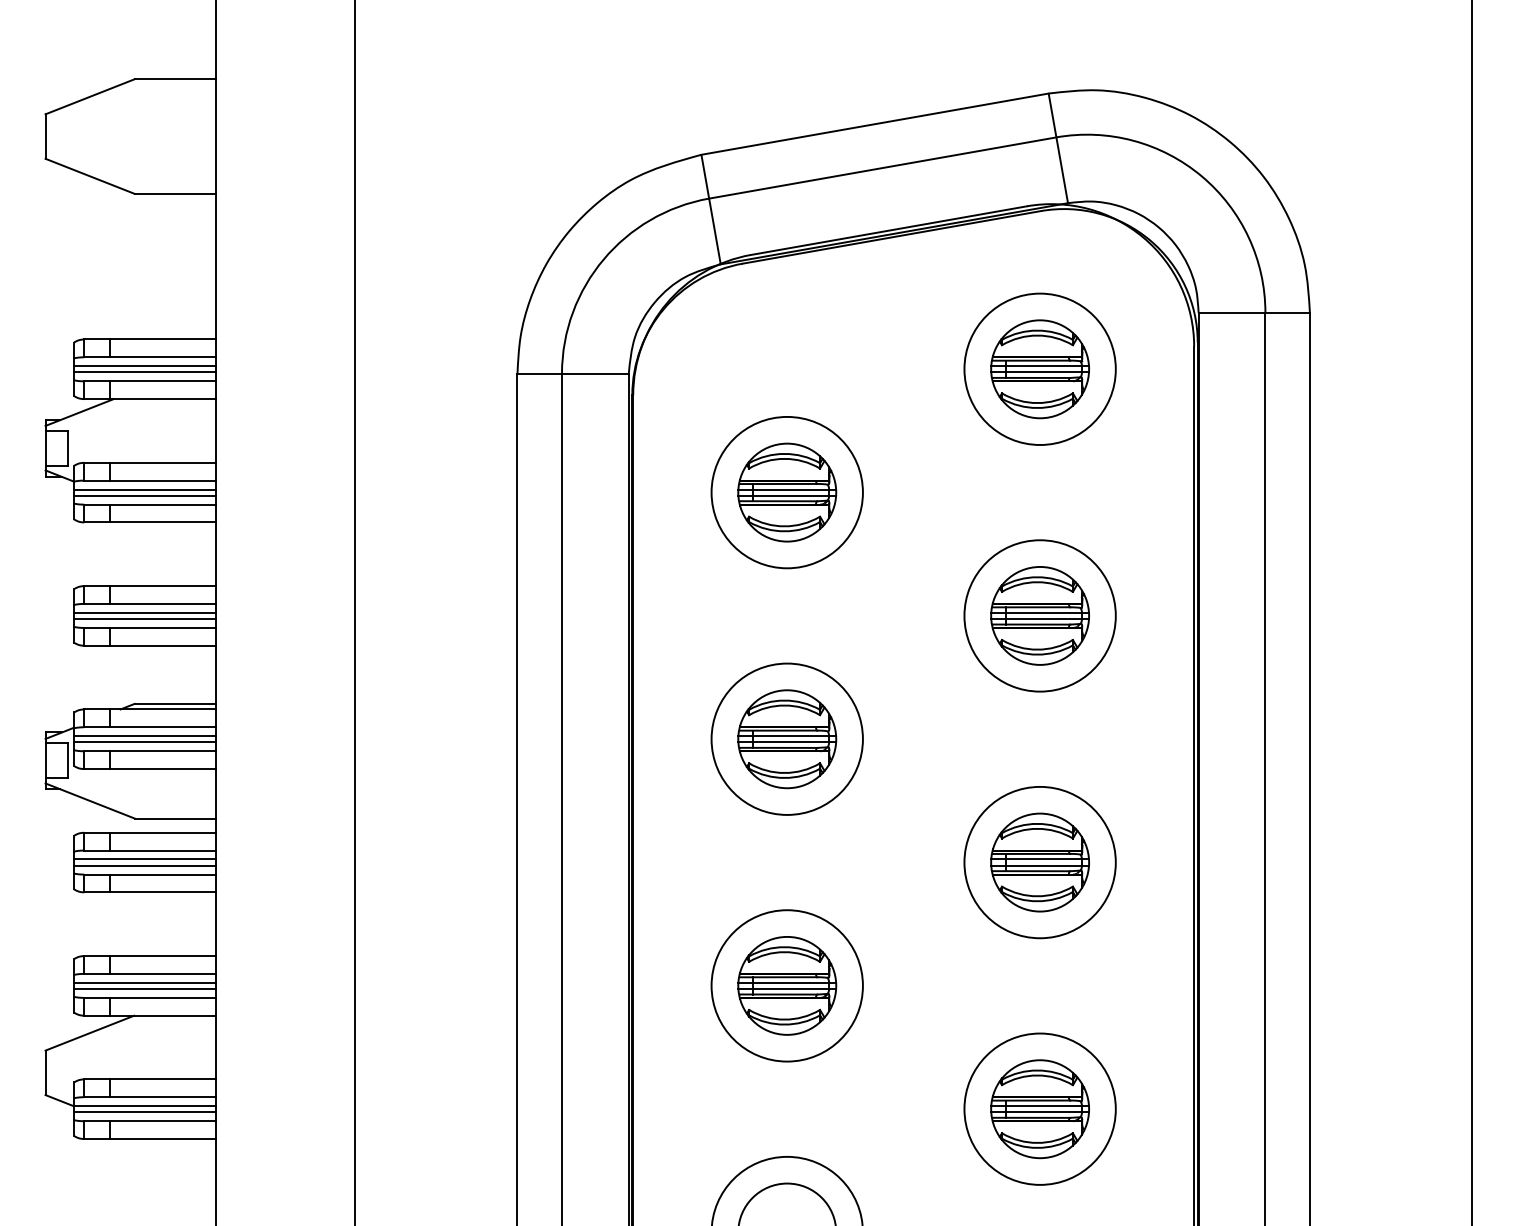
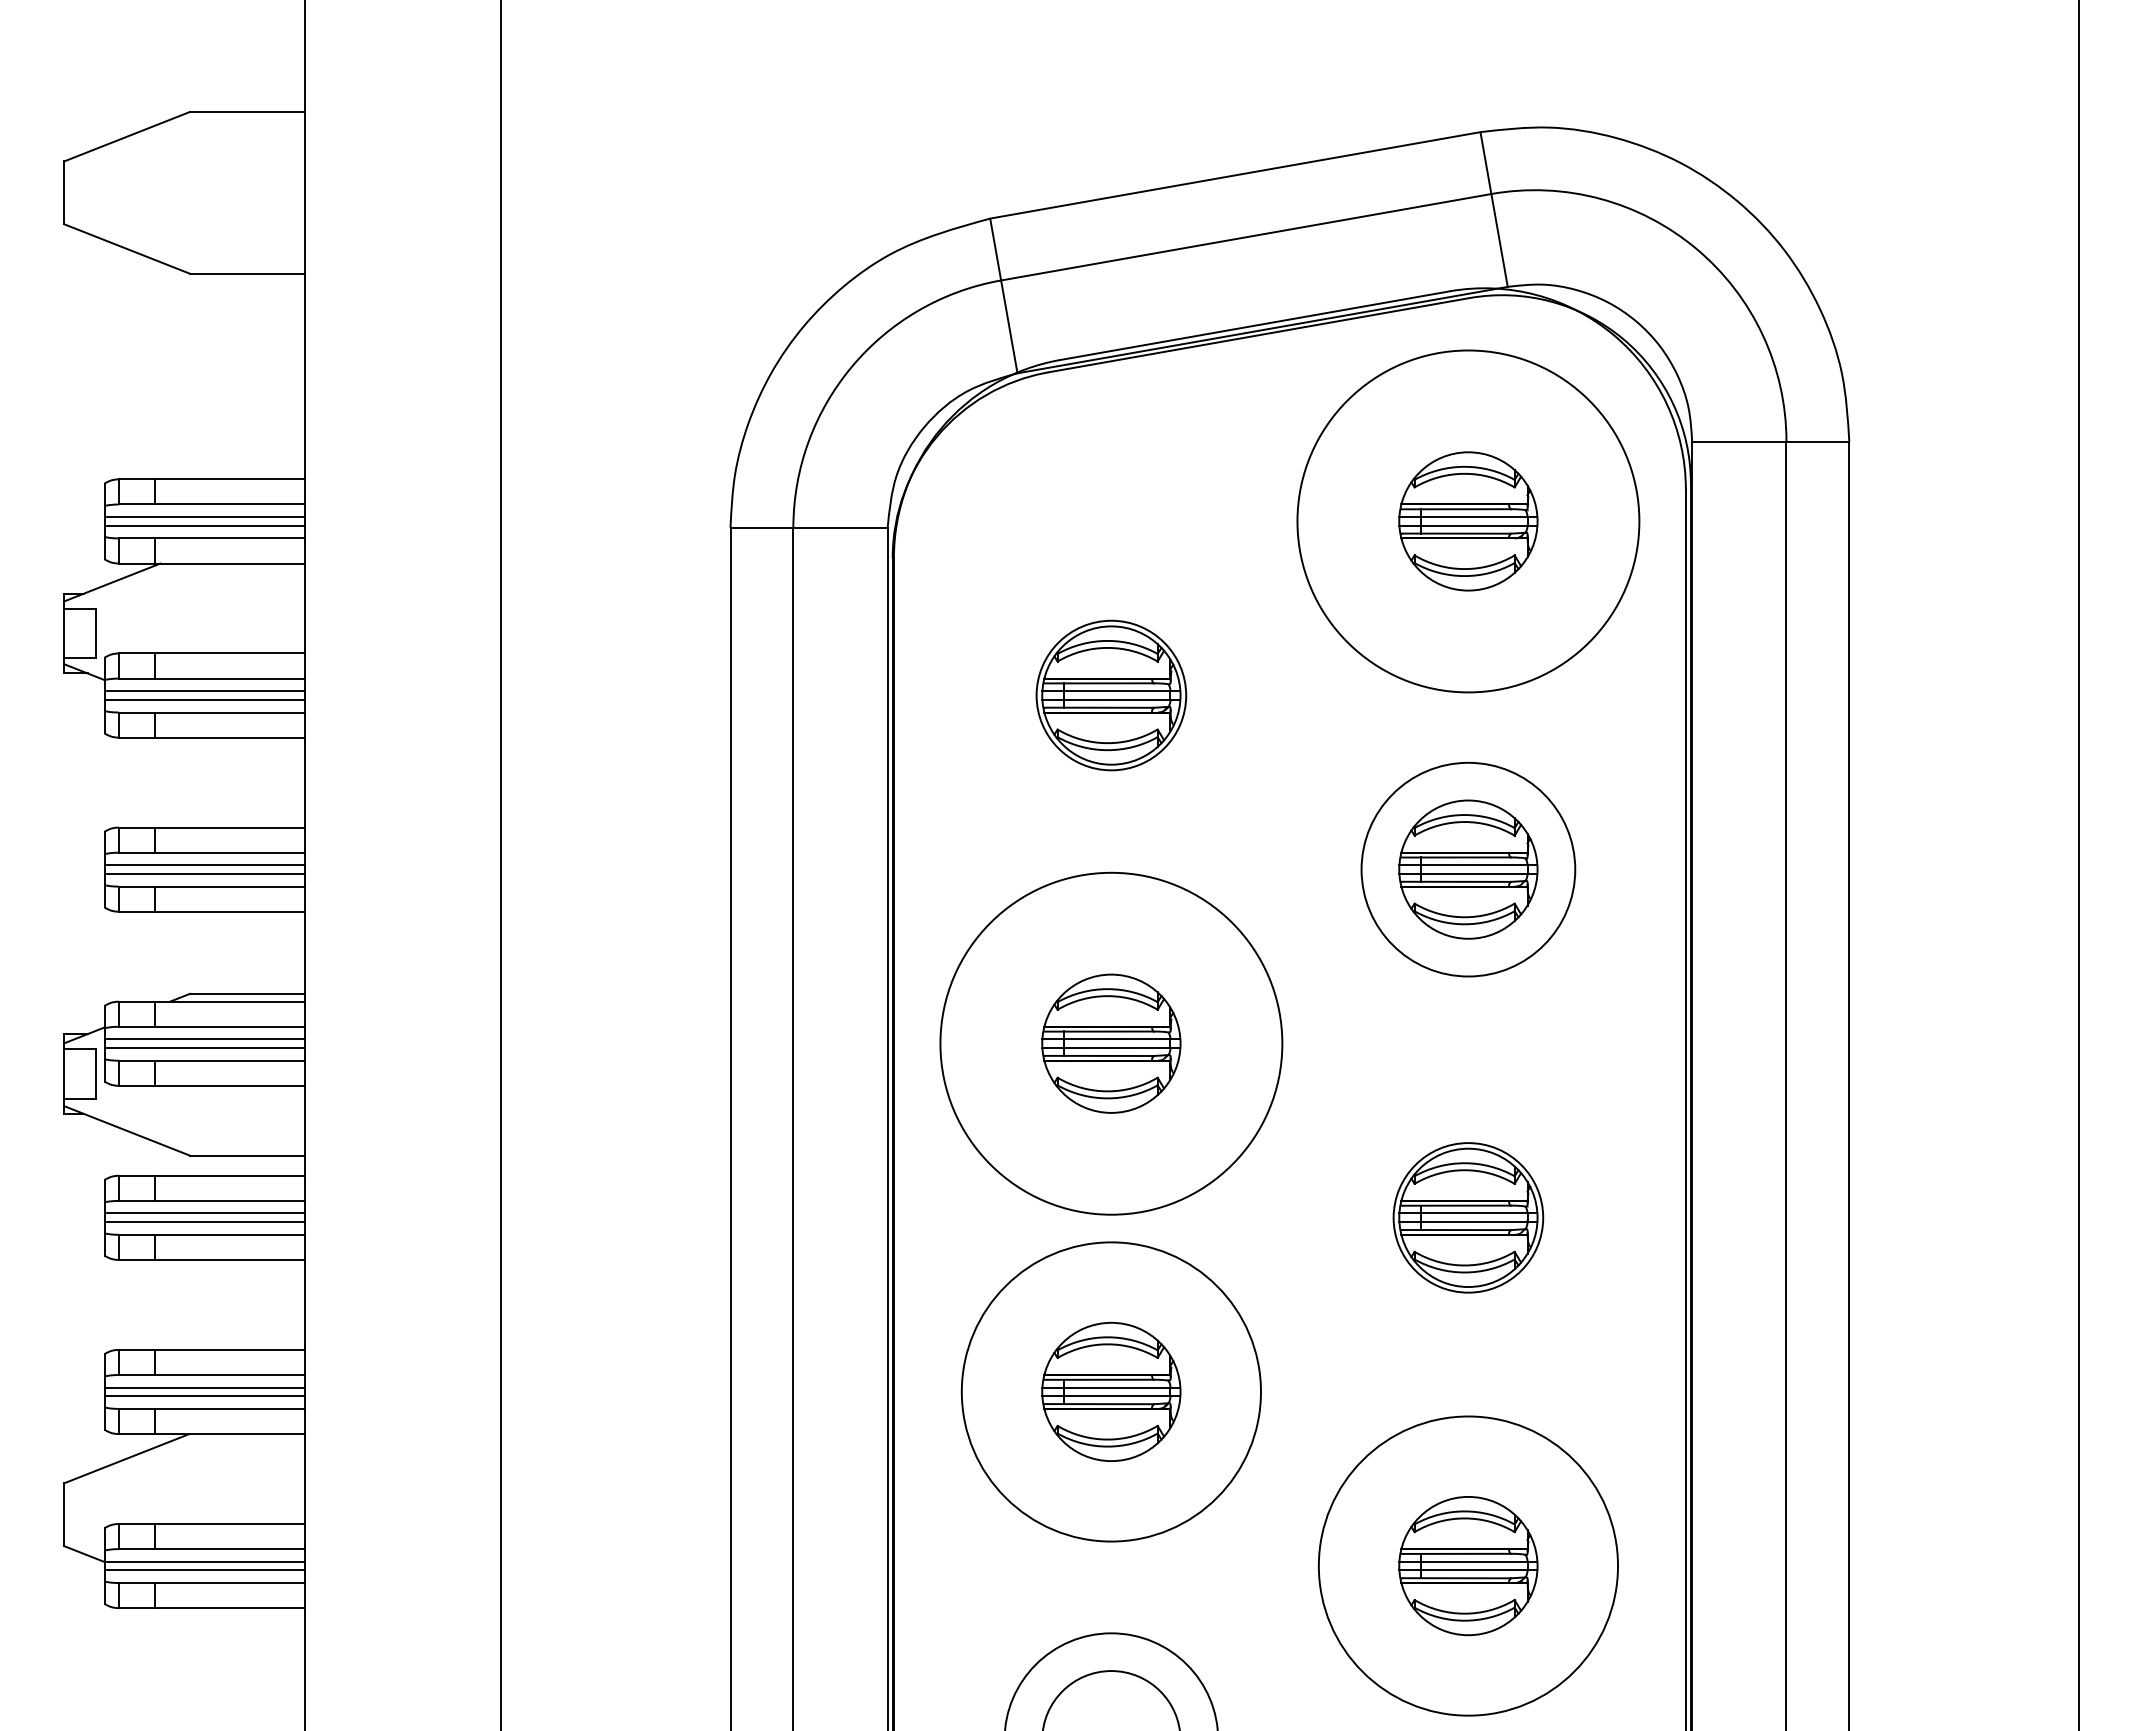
circle: (1040, 369) -> (1468, 521), size x1.6
circle: (787, 492) -> (1111, 695), size x0.7
circle: (787, 739) -> (1111, 1043), size x1.6
circle: (1040, 862) -> (1468, 1217), size x0.7
circle: (787, 985) -> (1111, 1391), size x1.4
circle: (1040, 1108) -> (1468, 1565), size x1.4

